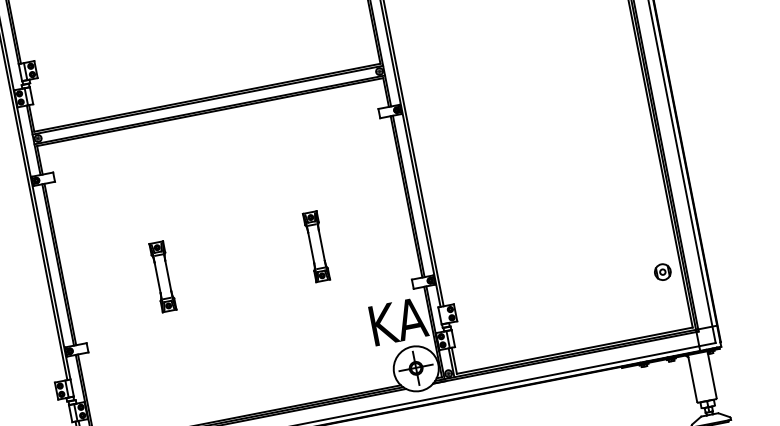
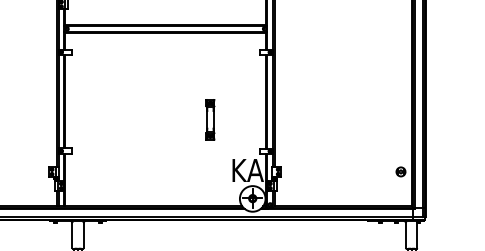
part: (163, 276) -> (121, 119), removed

